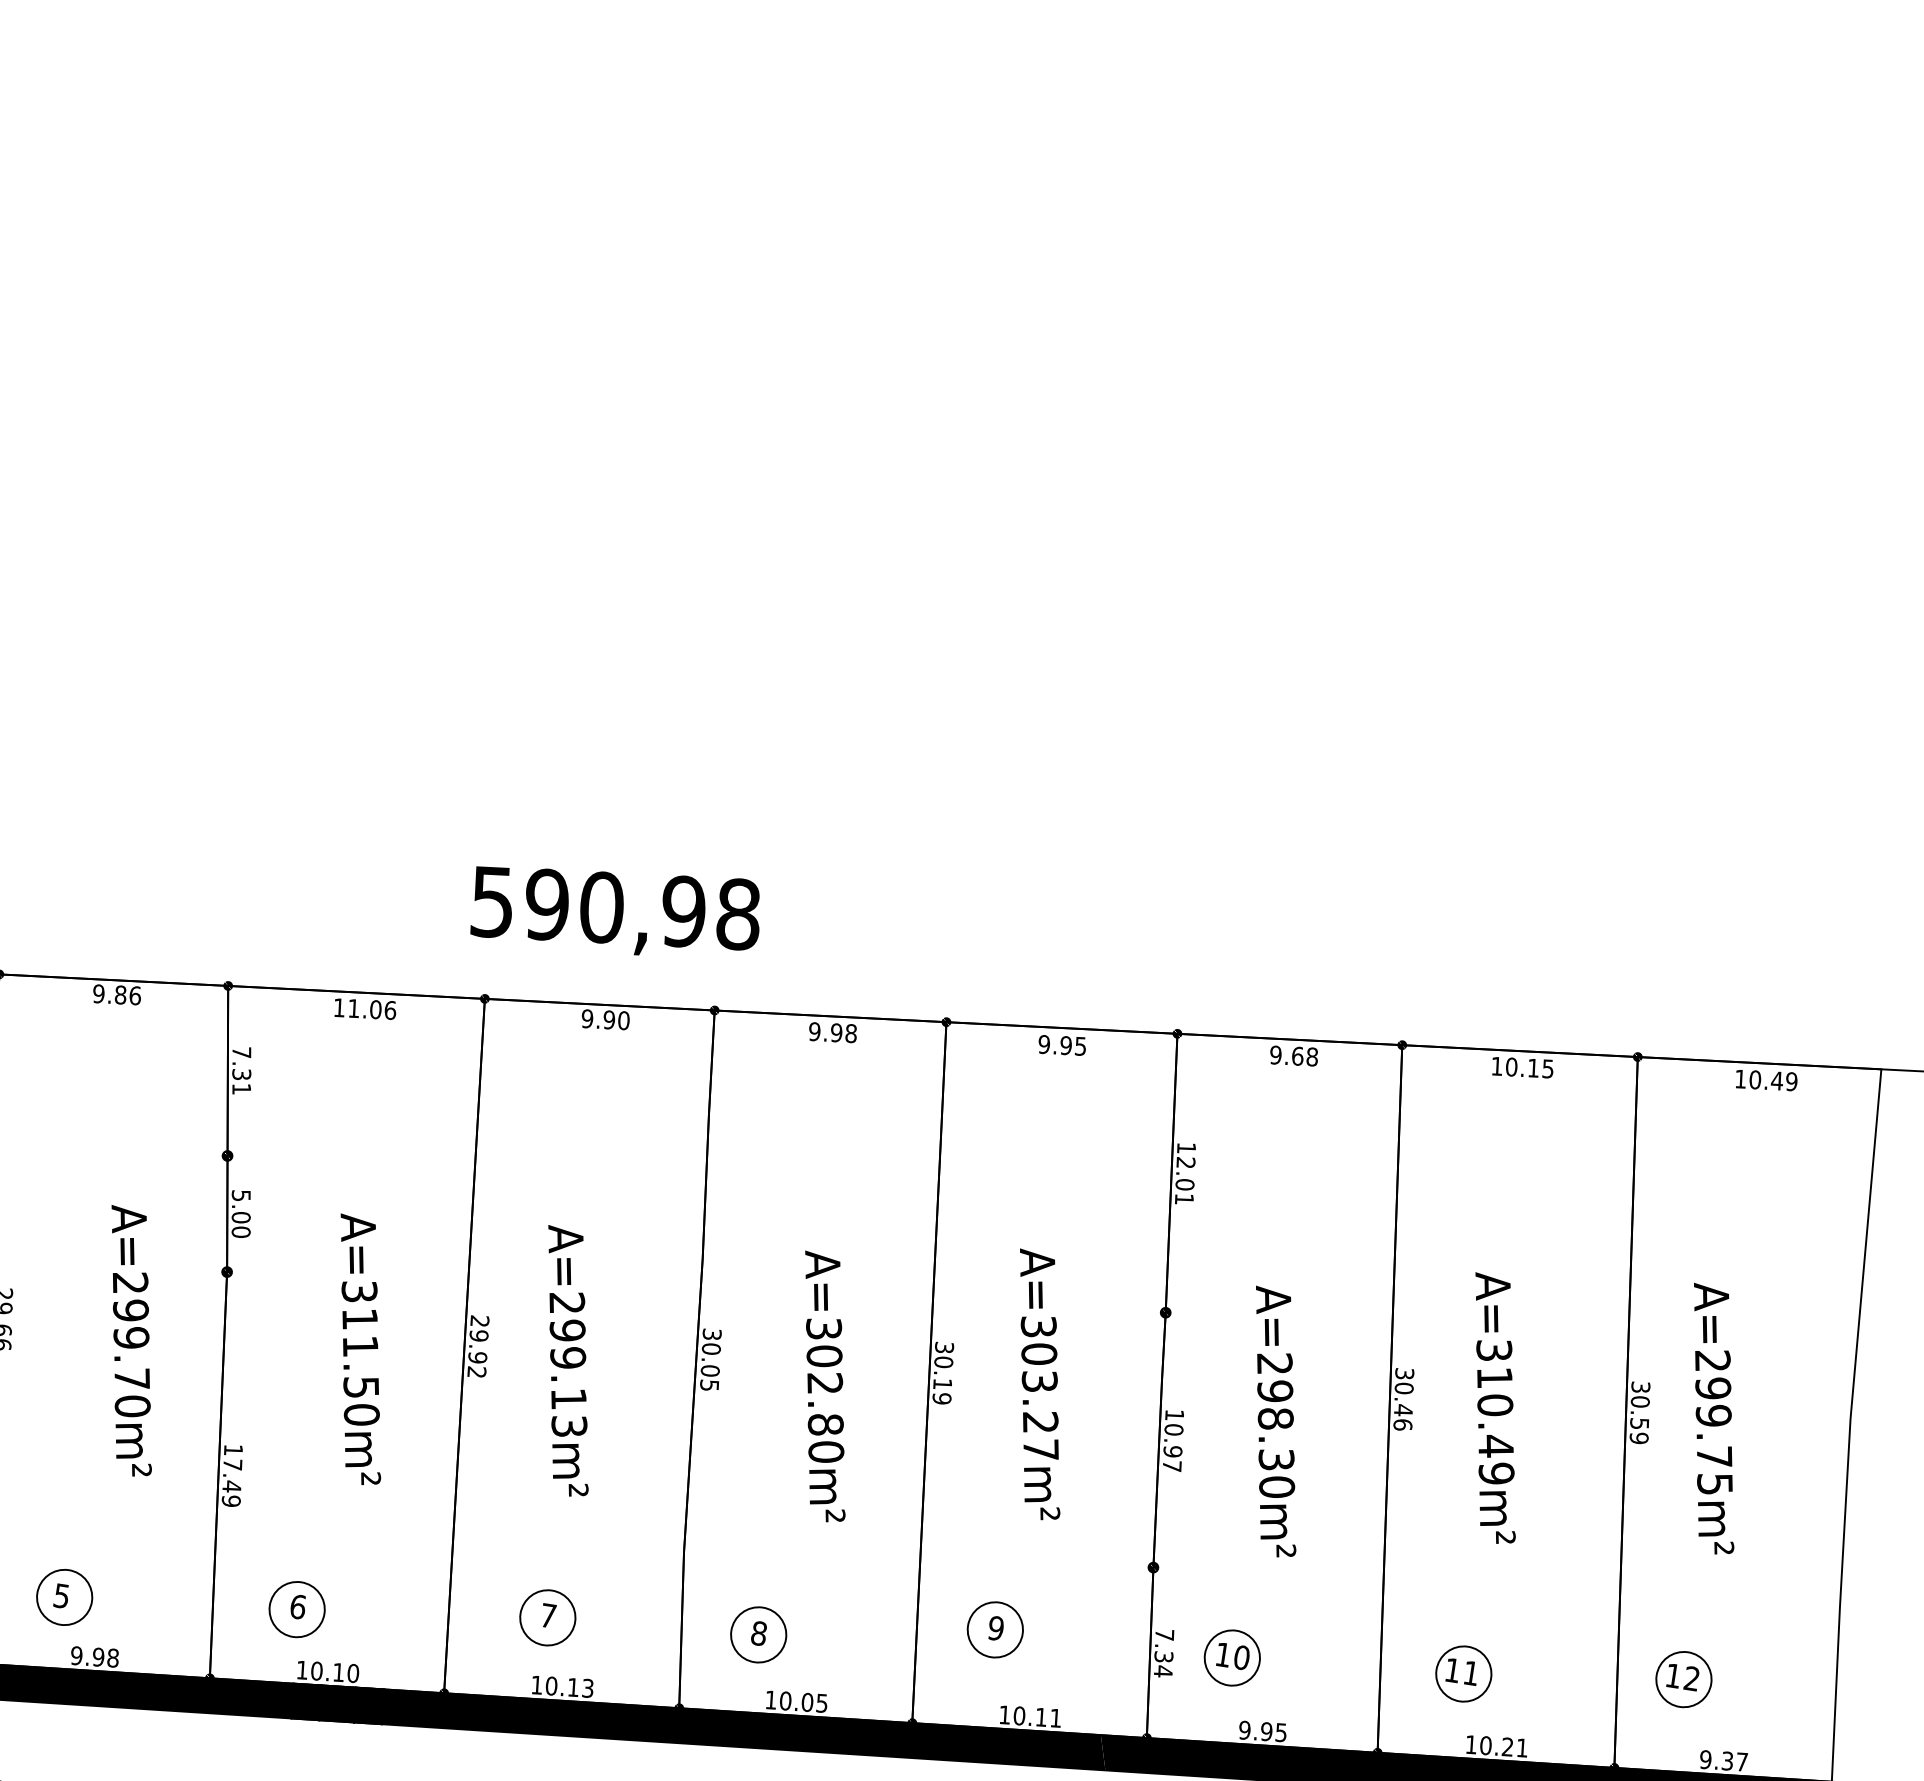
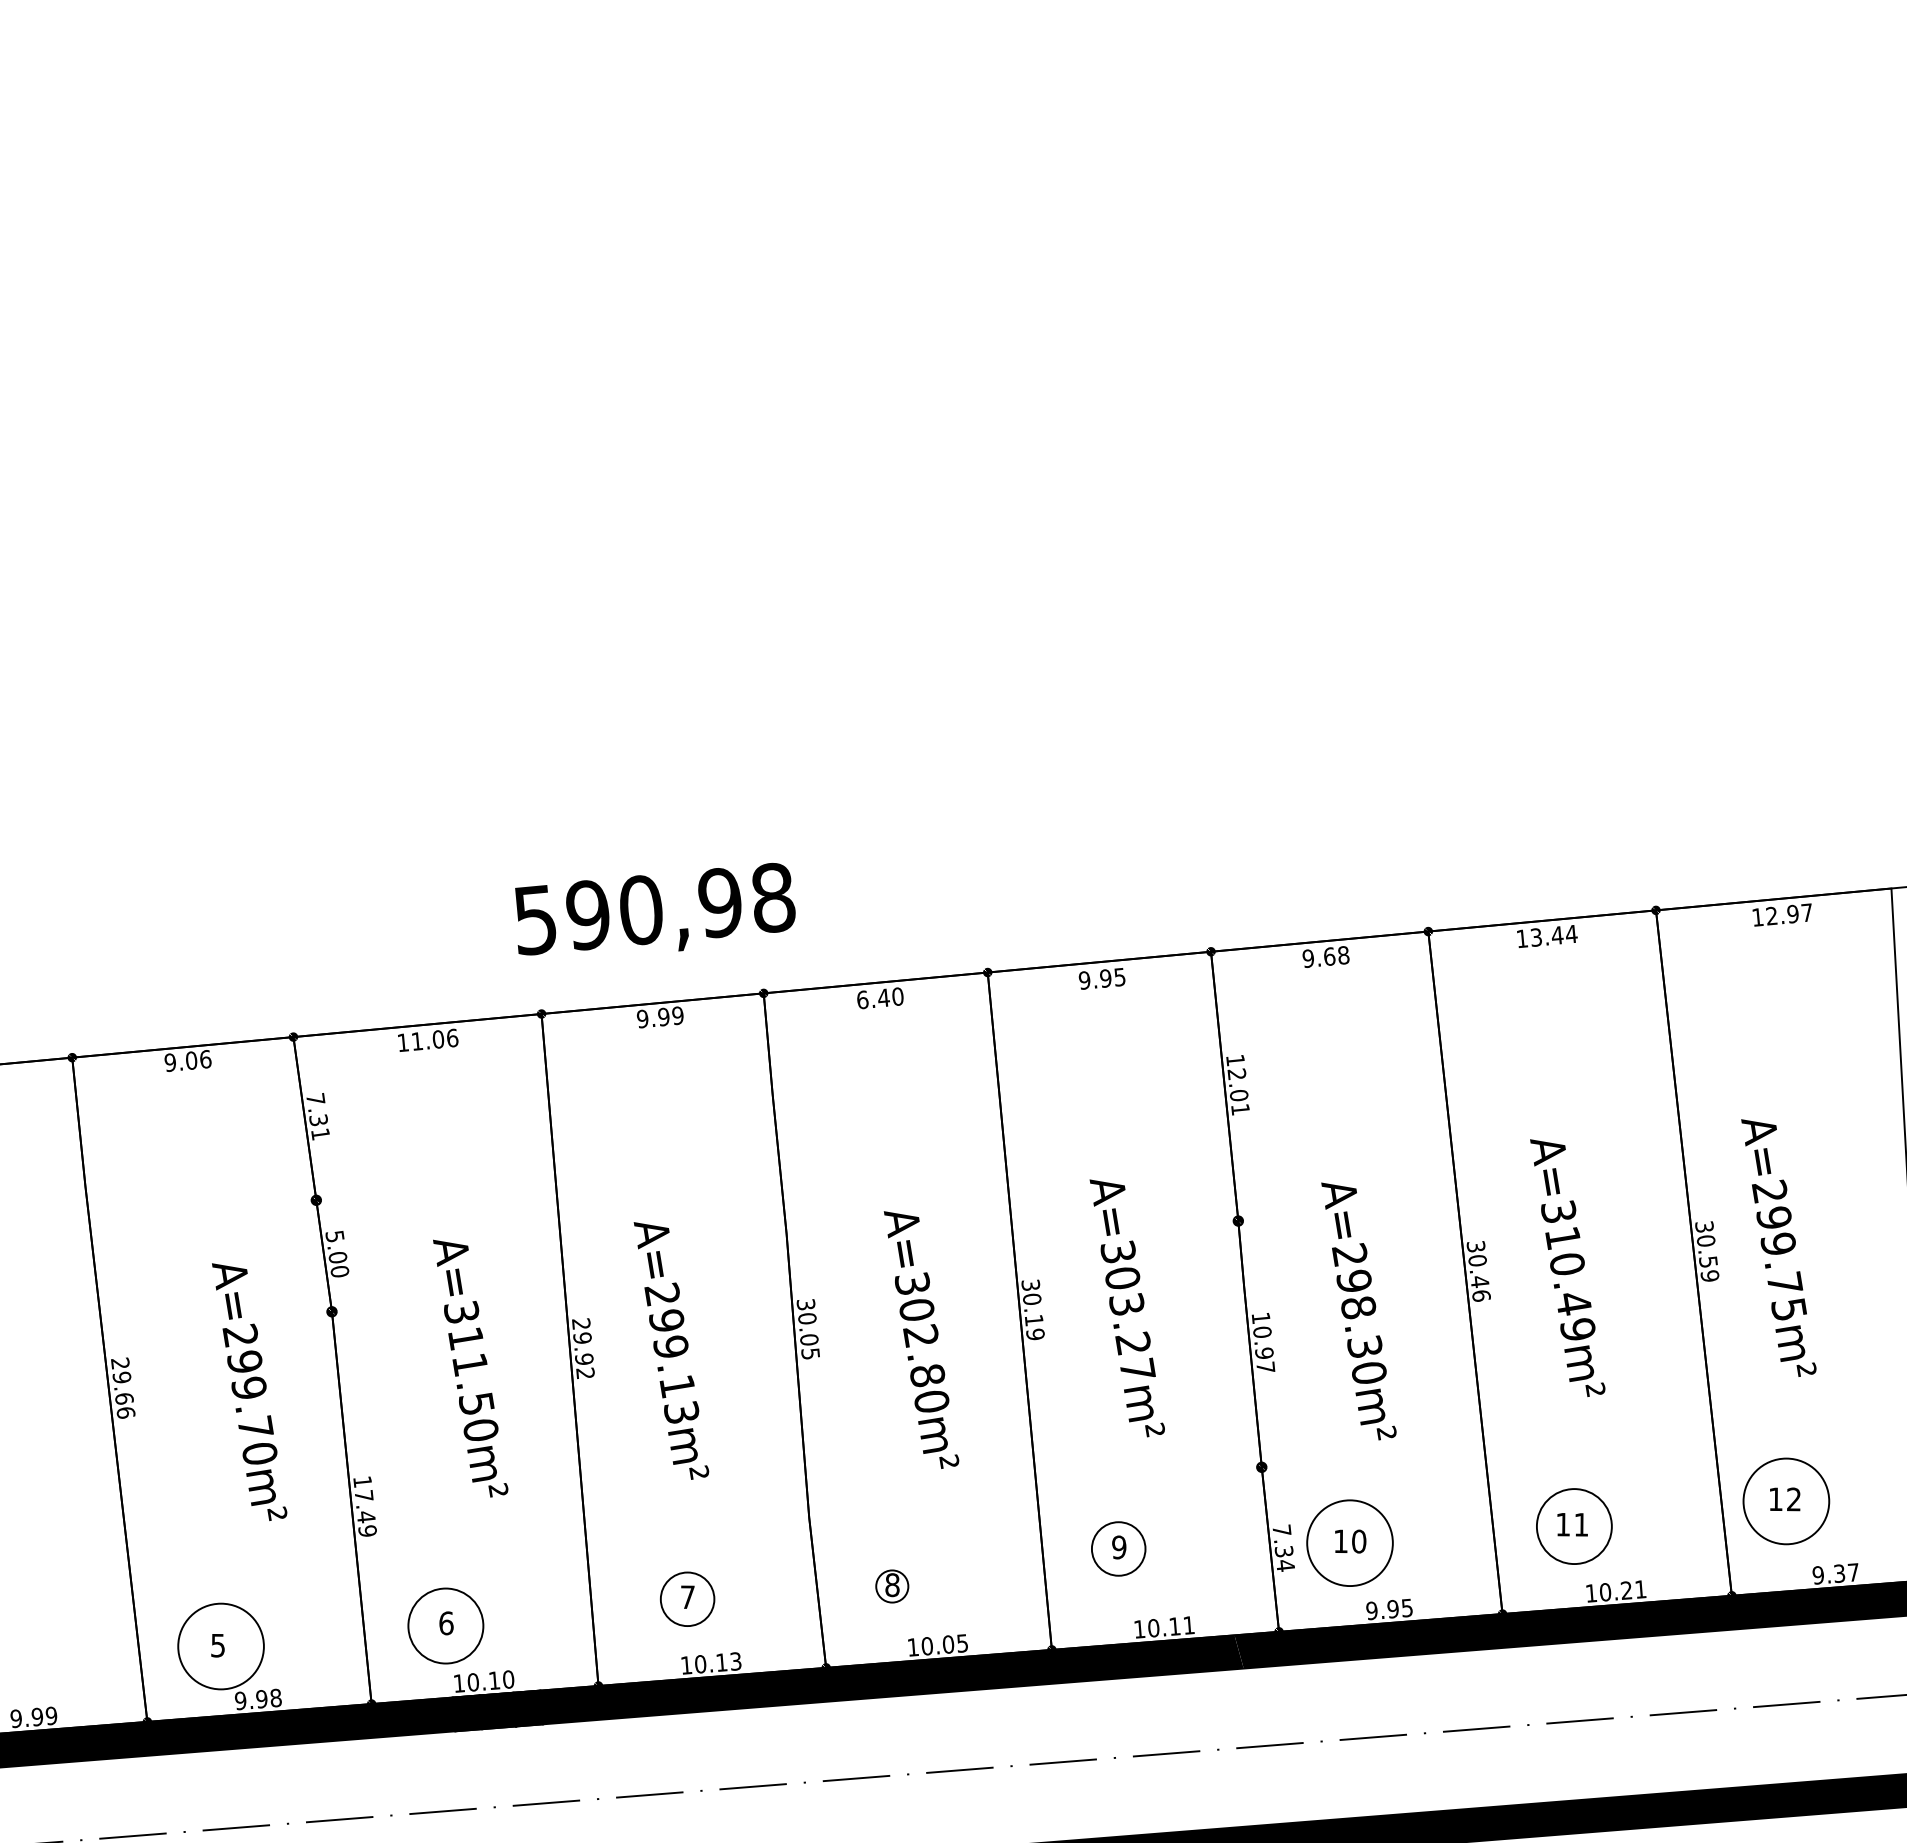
text: (120, 994) -> (191, 1060), 9.86 -> 9.06
text: (623, 1021) -> (677, 1016), 9.90 -> 9.99
text: (832, 1032) -> (879, 998), 9.98 -> 6.40
text: (1529, 1067) -> (1553, 935), 10.15 -> 13.44
text: (1773, 1080) -> (1789, 914), 10.49 -> 12.97
circle: (64, 1597) -> (220, 1646), size x1.6
circle: (296, 1608) -> (445, 1625), size x1.4
circle: (758, 1634) -> (892, 1586), size x0.6
circle: (1231, 1657) -> (1349, 1542), size x1.6
circle: (1463, 1674) -> (1574, 1526), size x1.4
circle: (1684, 1679) -> (1786, 1501), size x1.6

